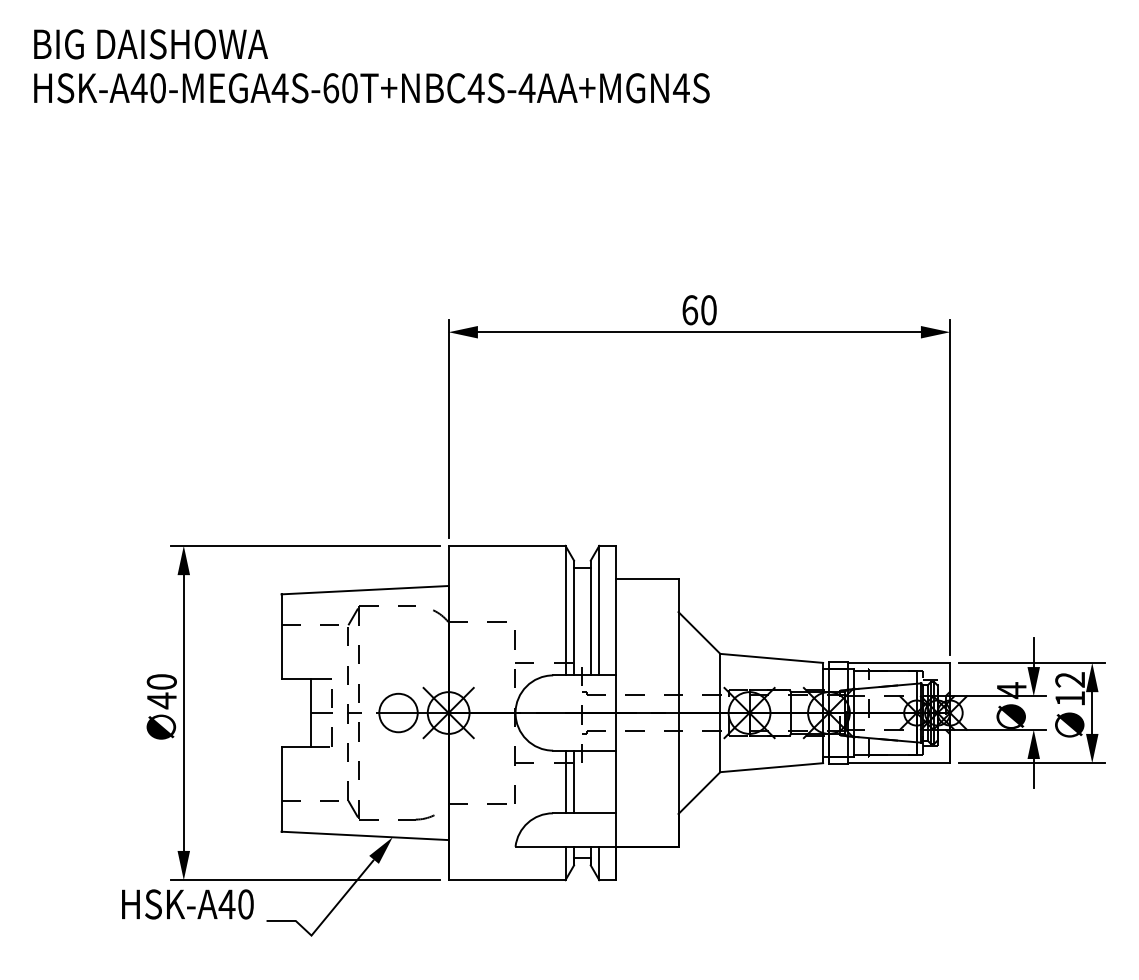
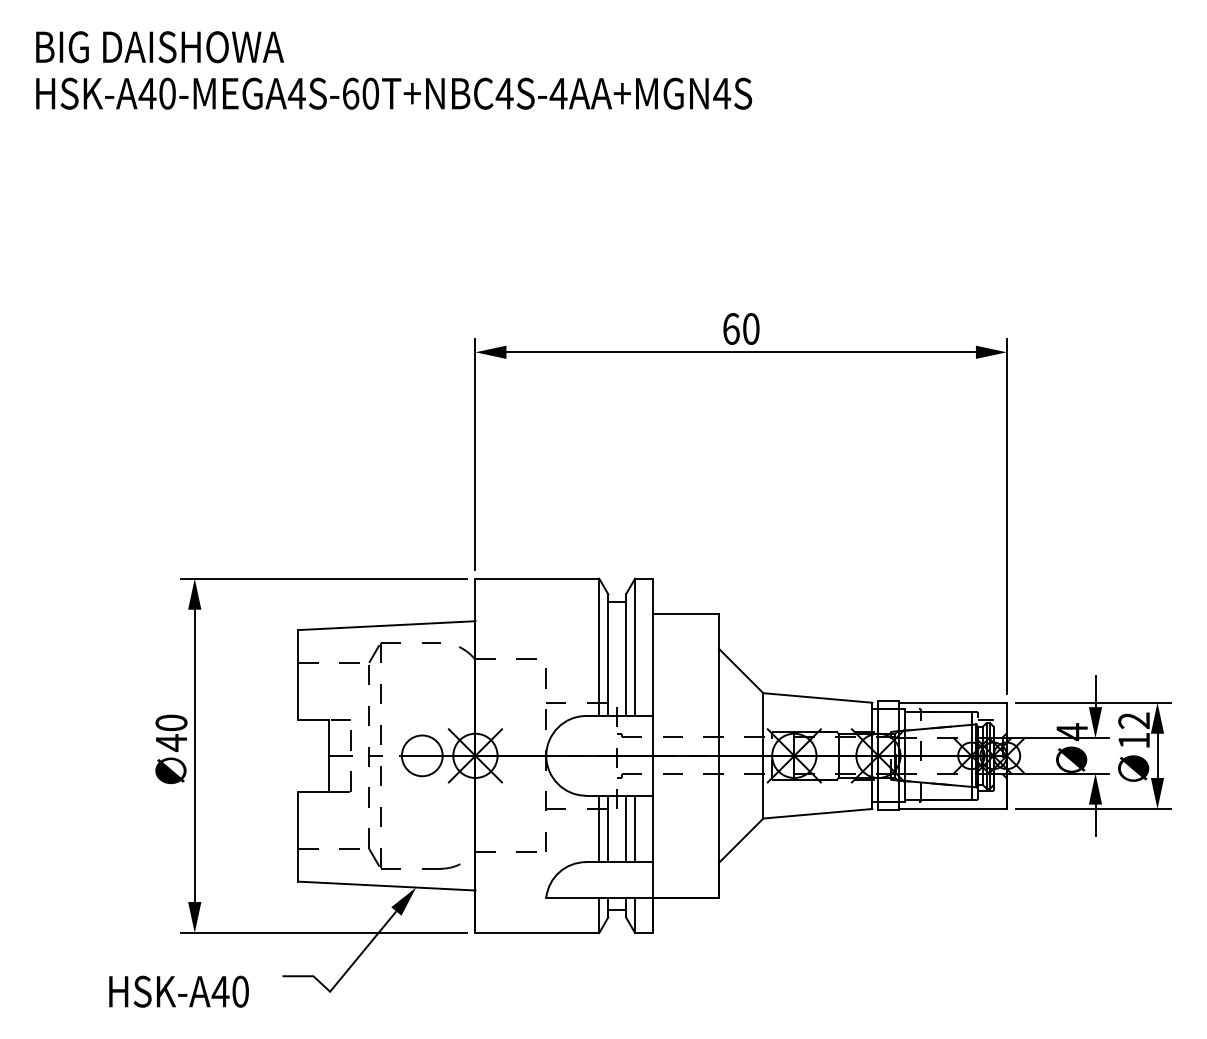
line: (591, 781) -> (626, 828), added
line: (599, 781) -> (635, 828), added
text: (187, 904) -> (178, 991), moved

